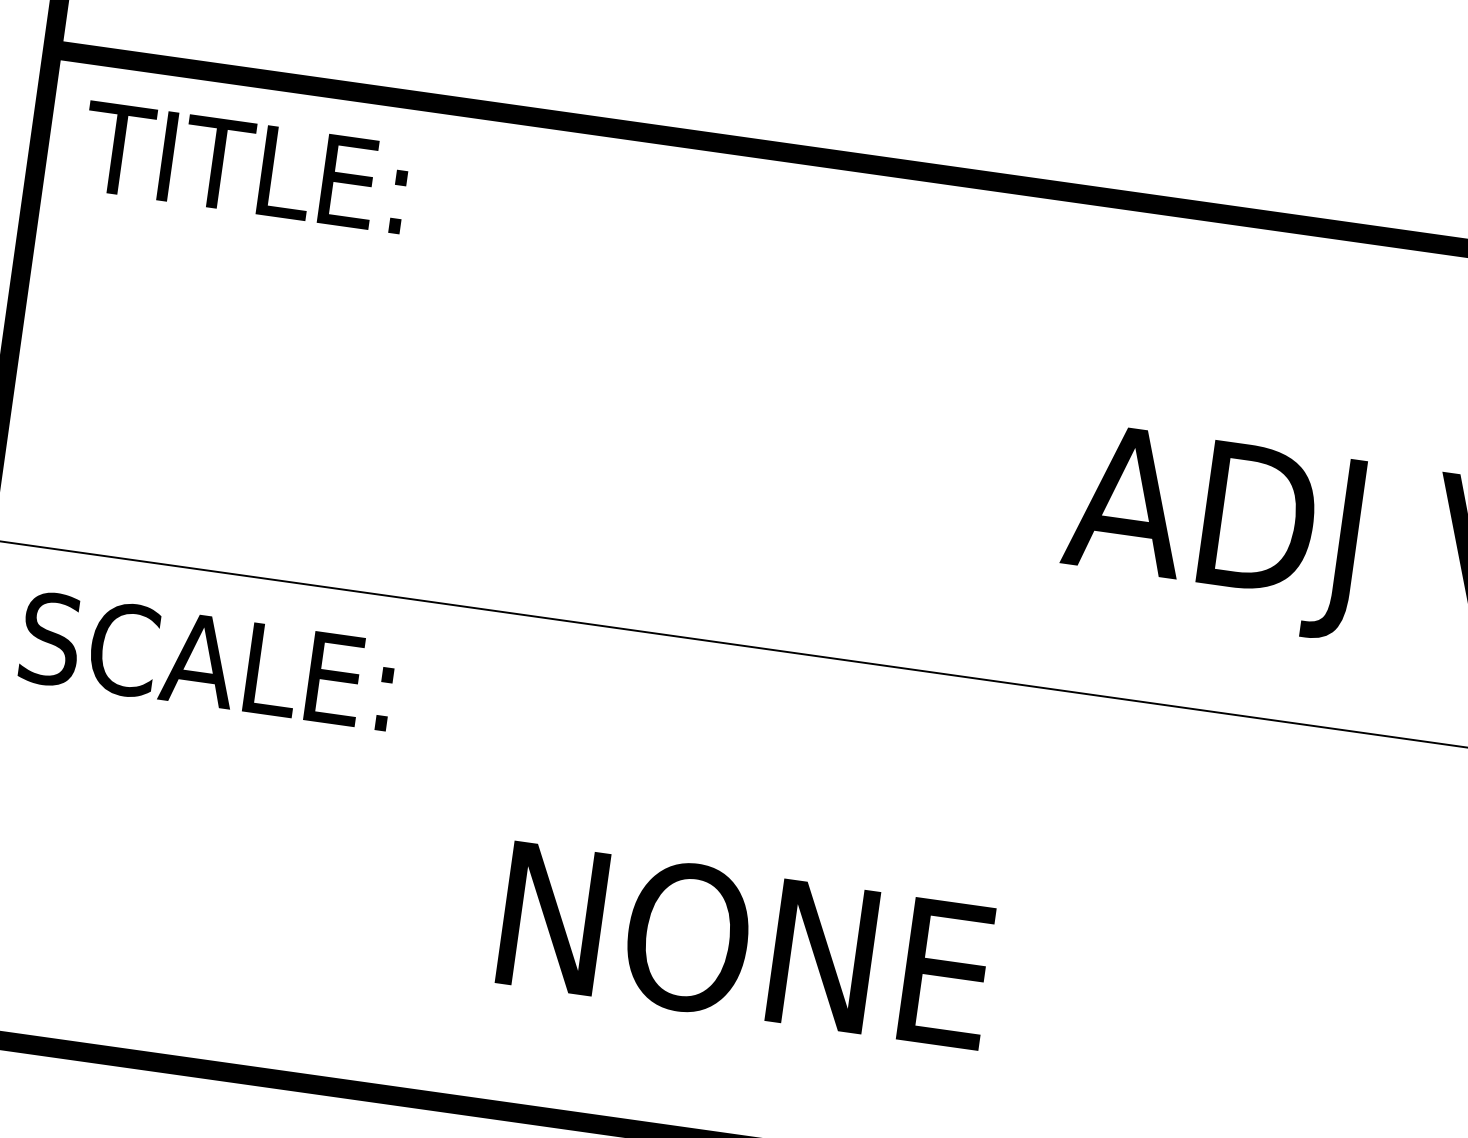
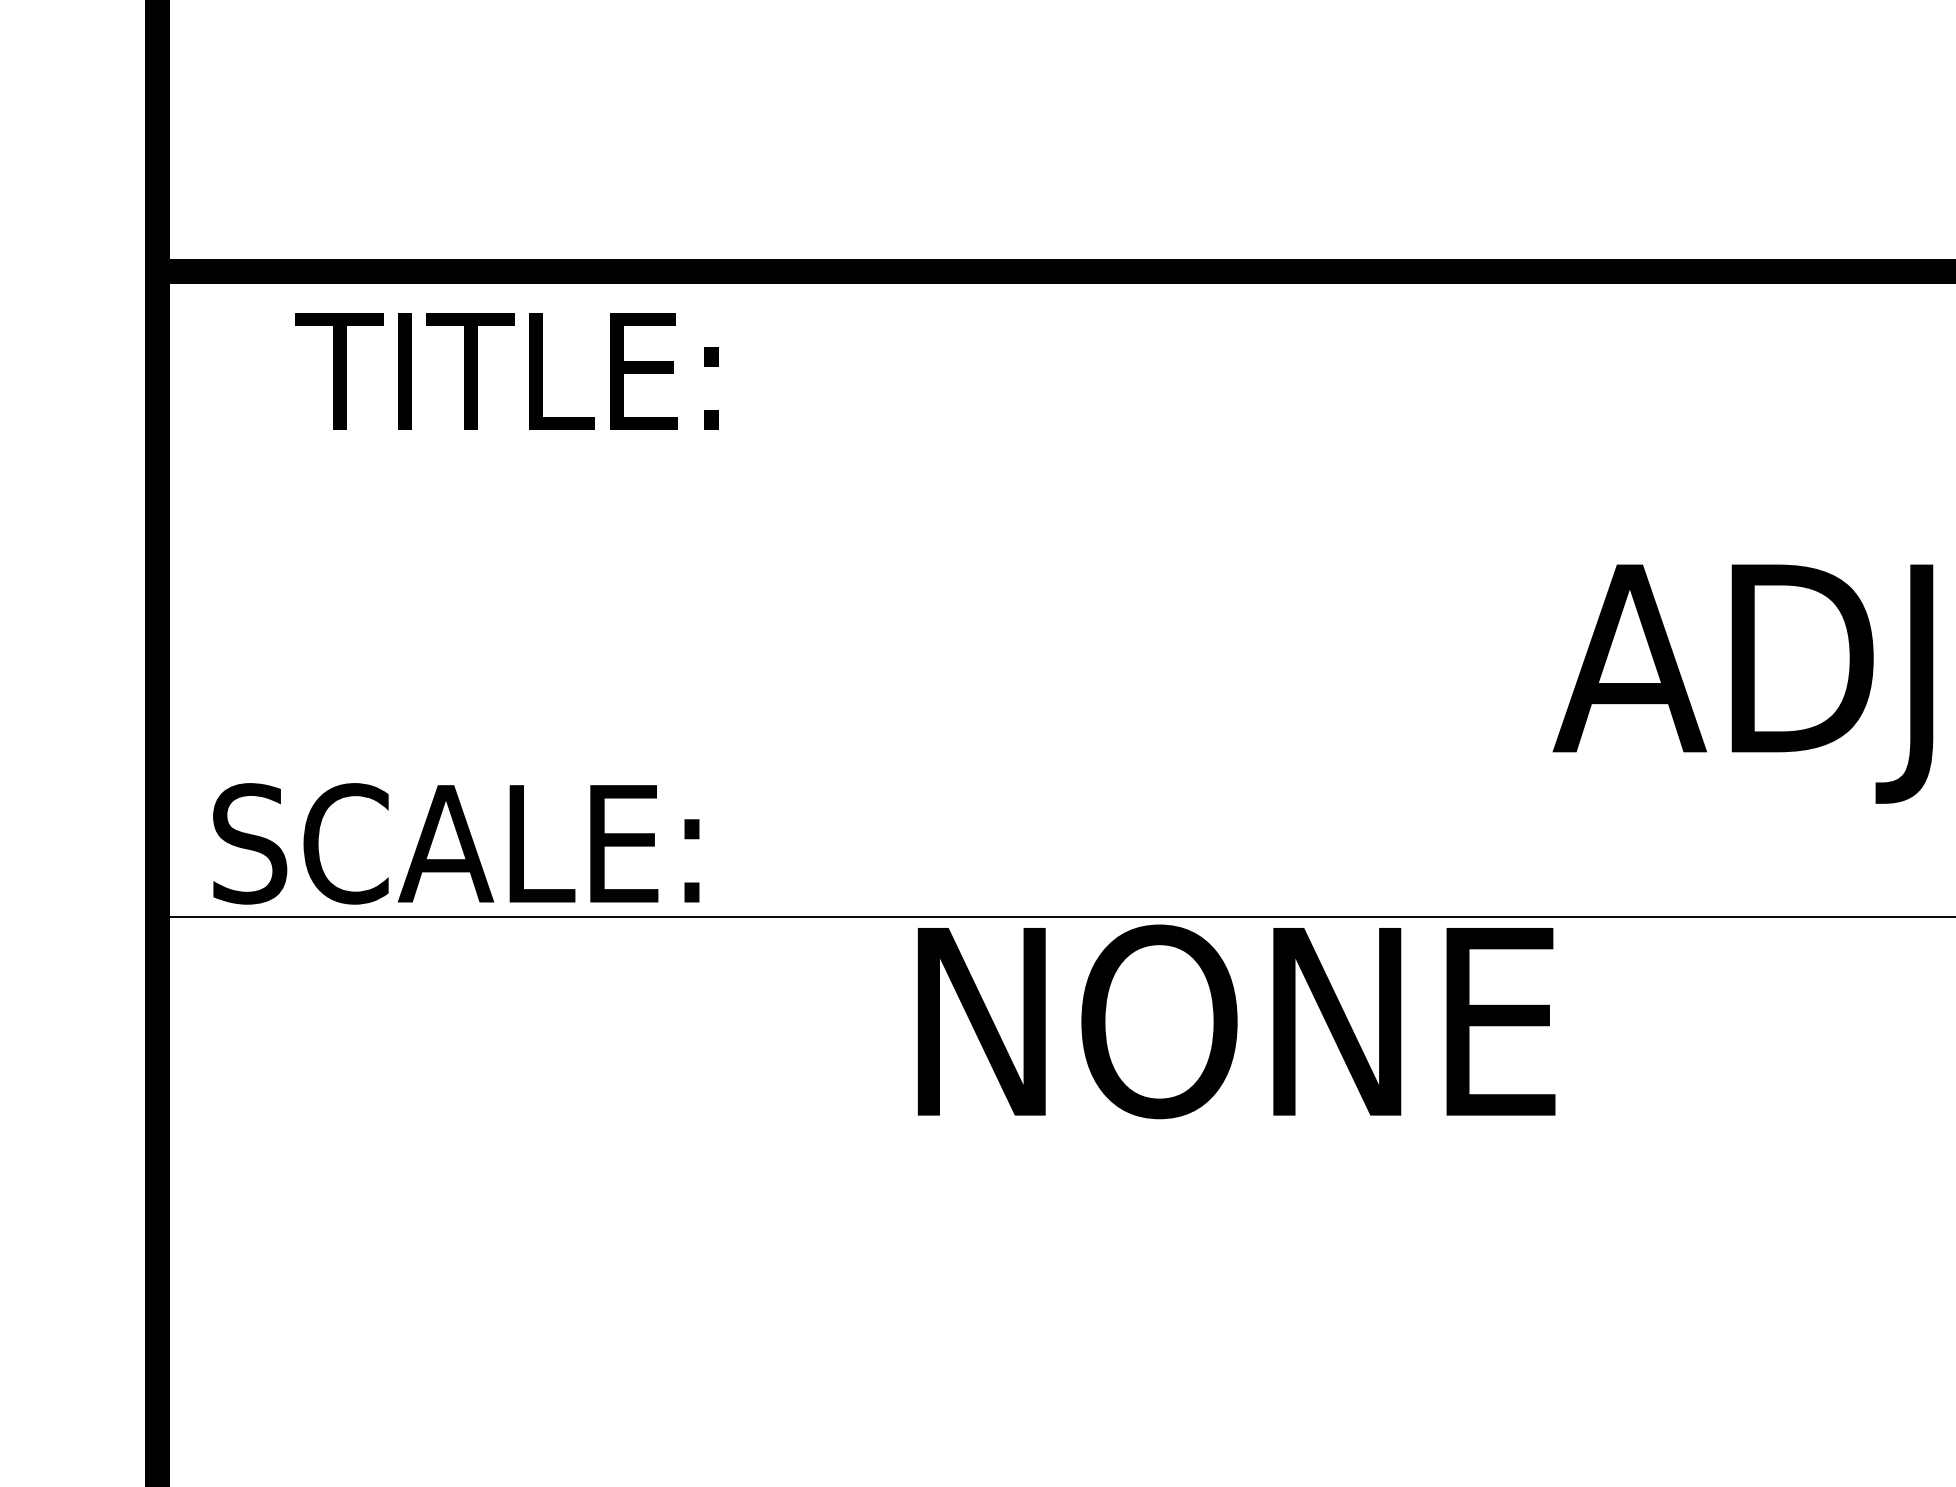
text: (244, 167) -> (506, 371), moved
text: (207, 660) -> (456, 843), moved
text: (746, 945) -> (1236, 1021), moved

